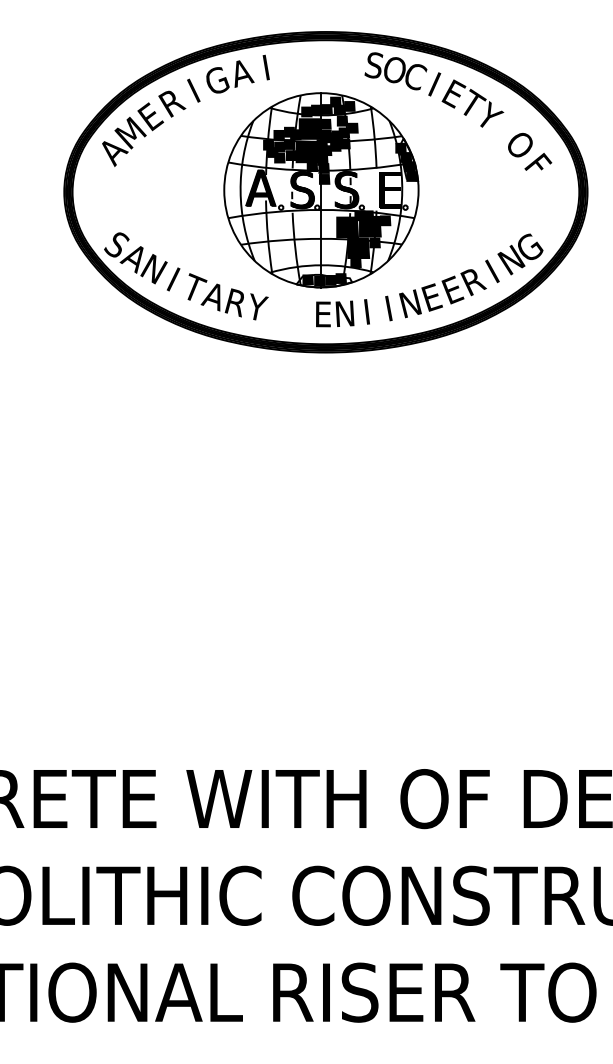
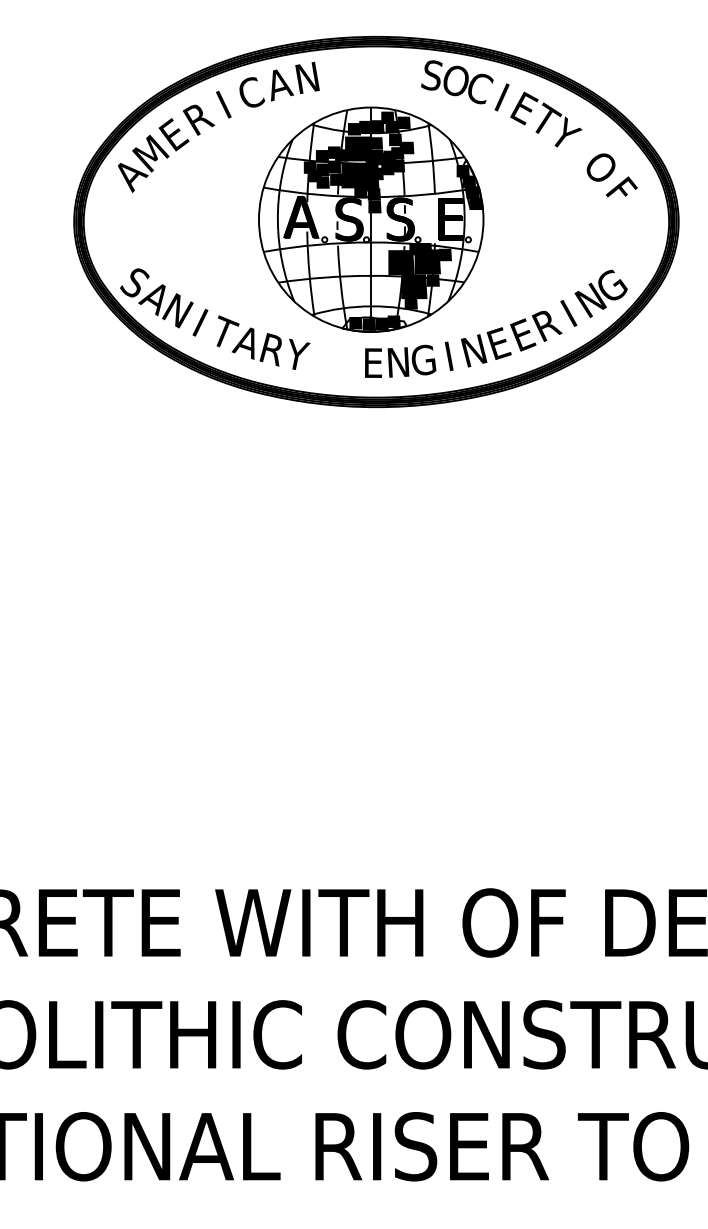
text: (266, 67) -> (307, 77), I -> N
text: (217, 80) -> (251, 92), G -> C
text: (366, 311) -> (423, 359), I -> G

